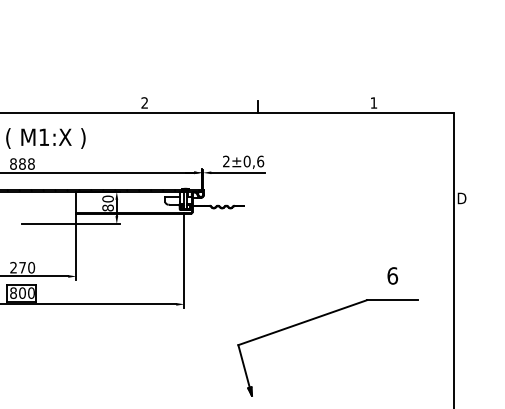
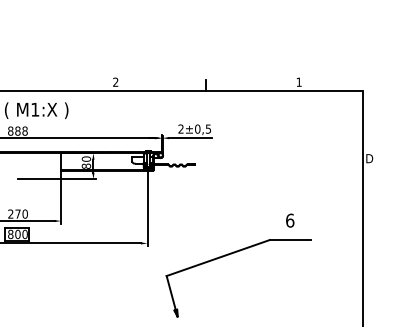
text: (260, 161) -> (208, 129), ±0,6 -> ±0,5
part: (321, 317) -> (233, 253), moved

